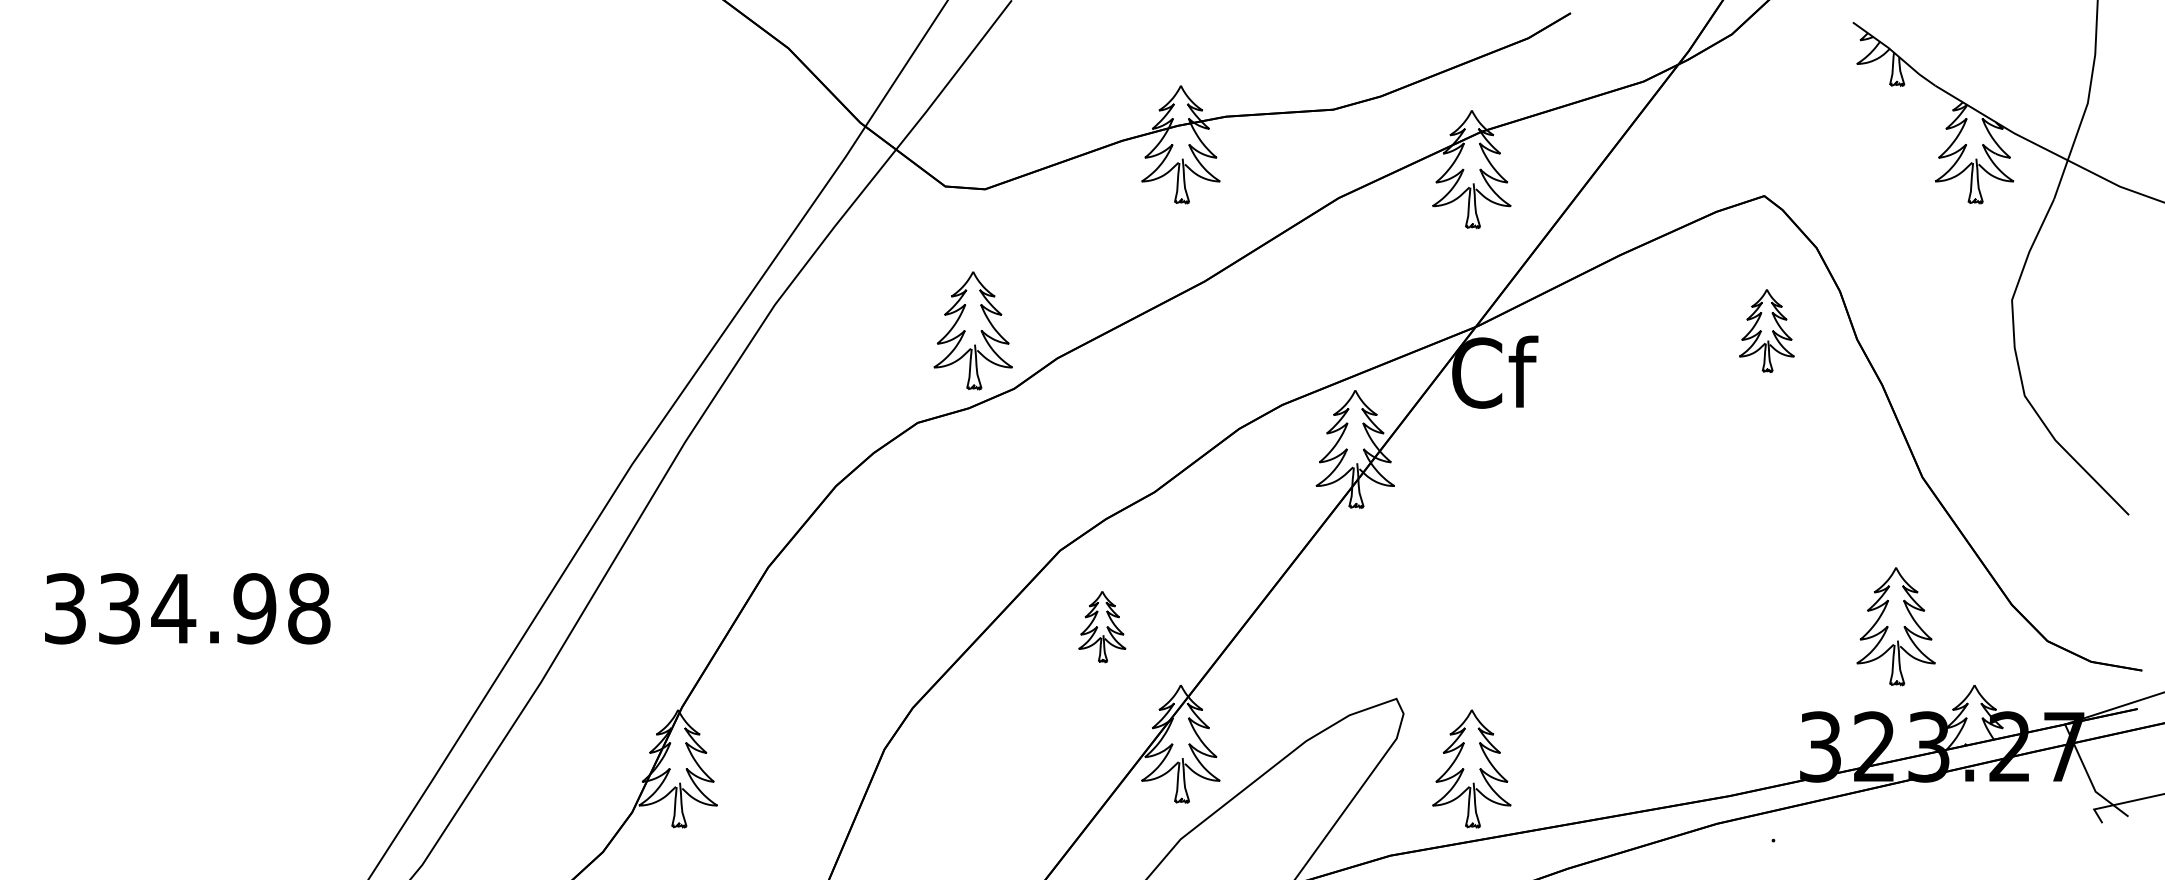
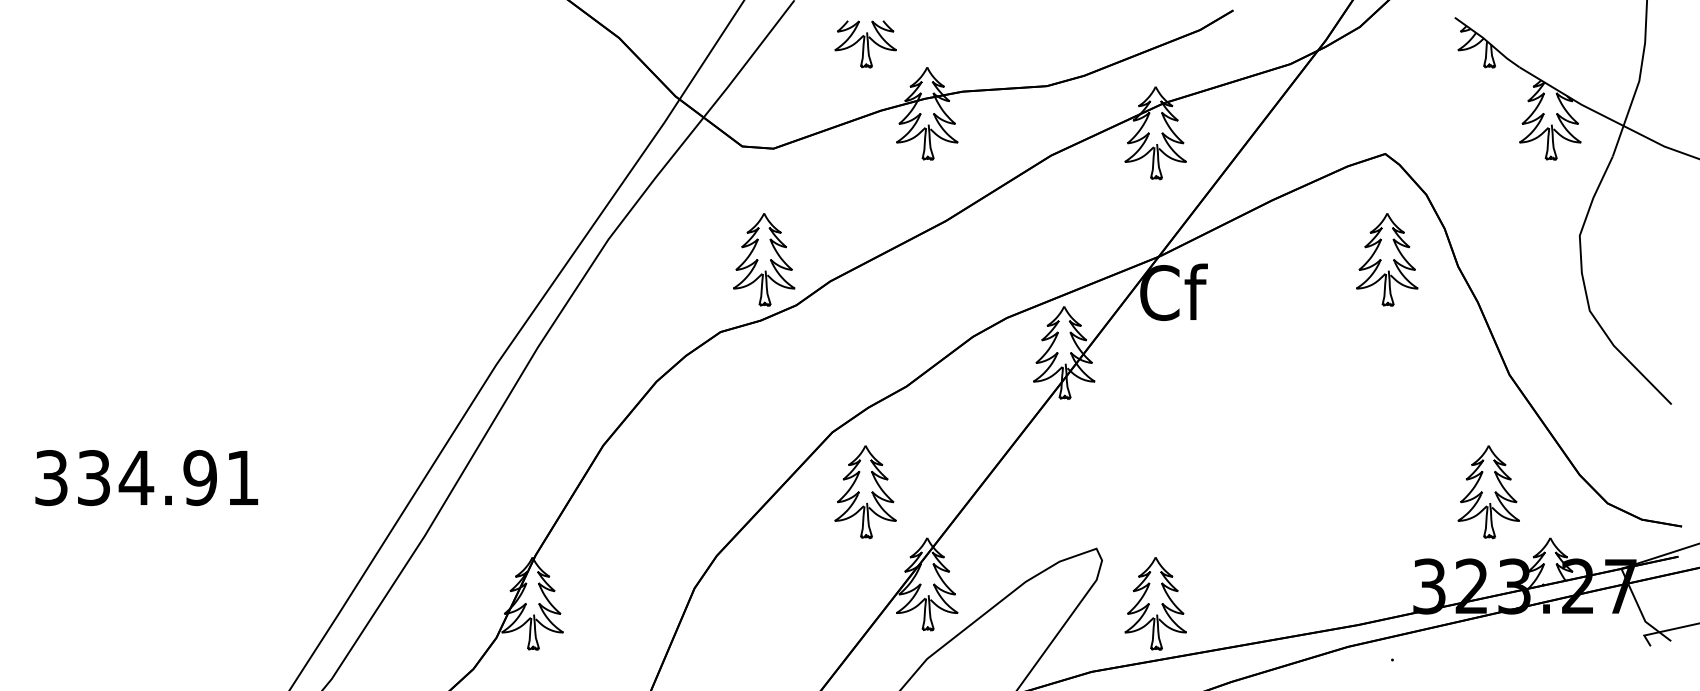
part: (1102, 56) -> (865, 44), added
part: (1767, 330) -> (1387, 259), size x1.43
text: (308, 609) -> (242, 478), 334.98 -> 334.91
part: (1102, 627) -> (865, 492), size x1.67

